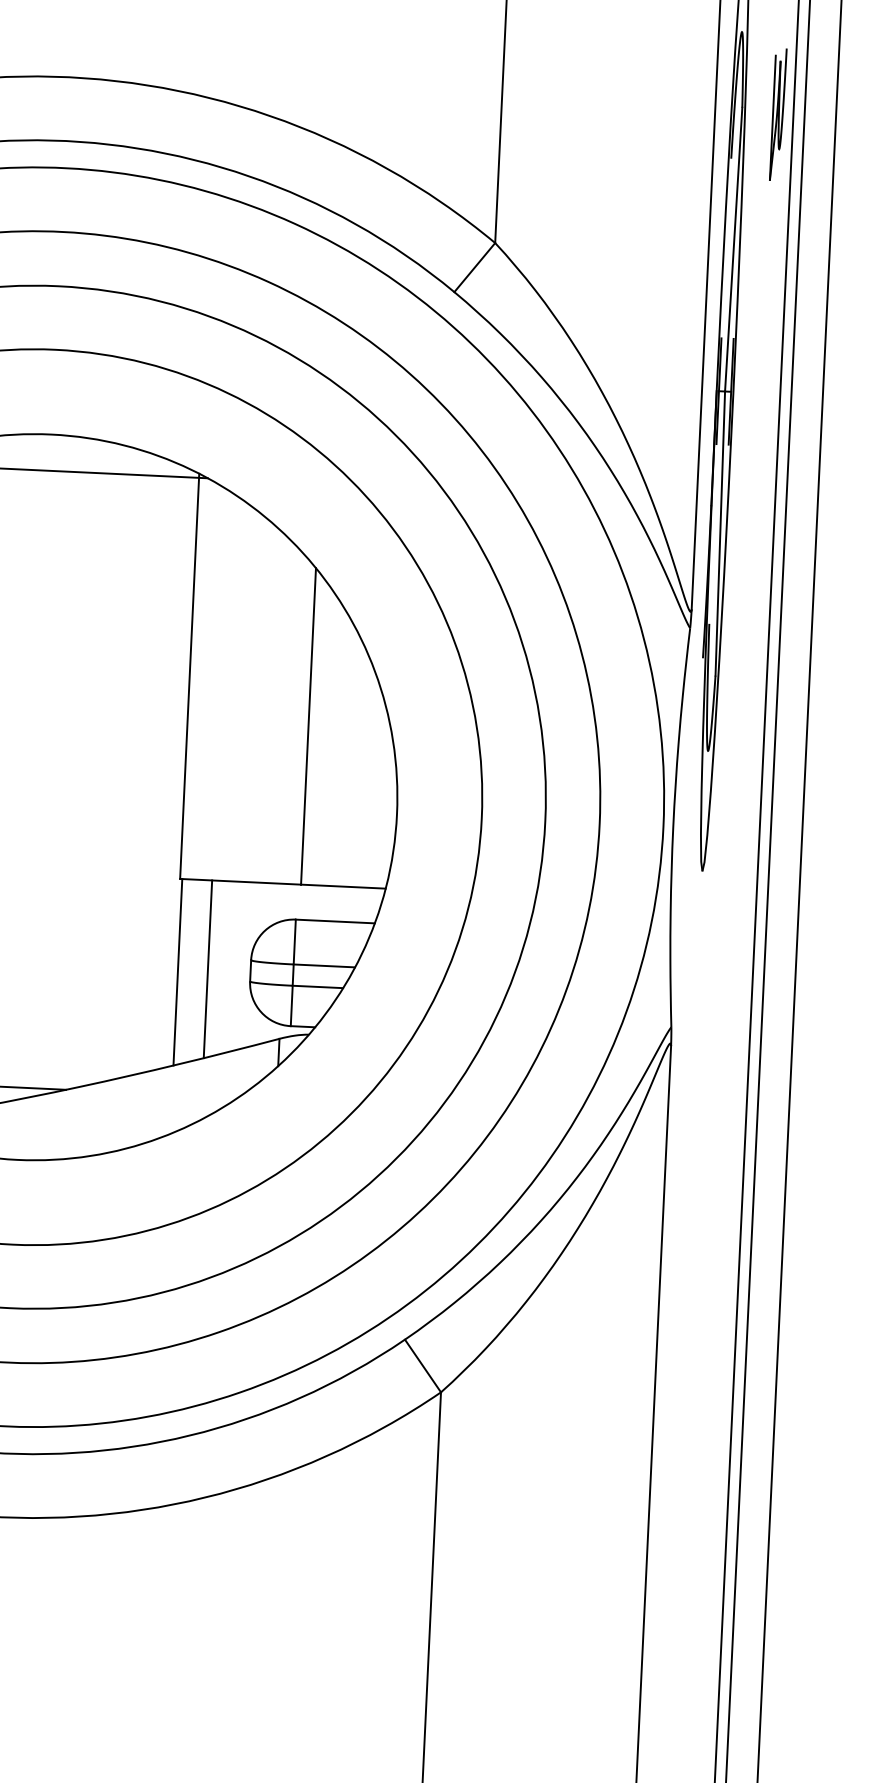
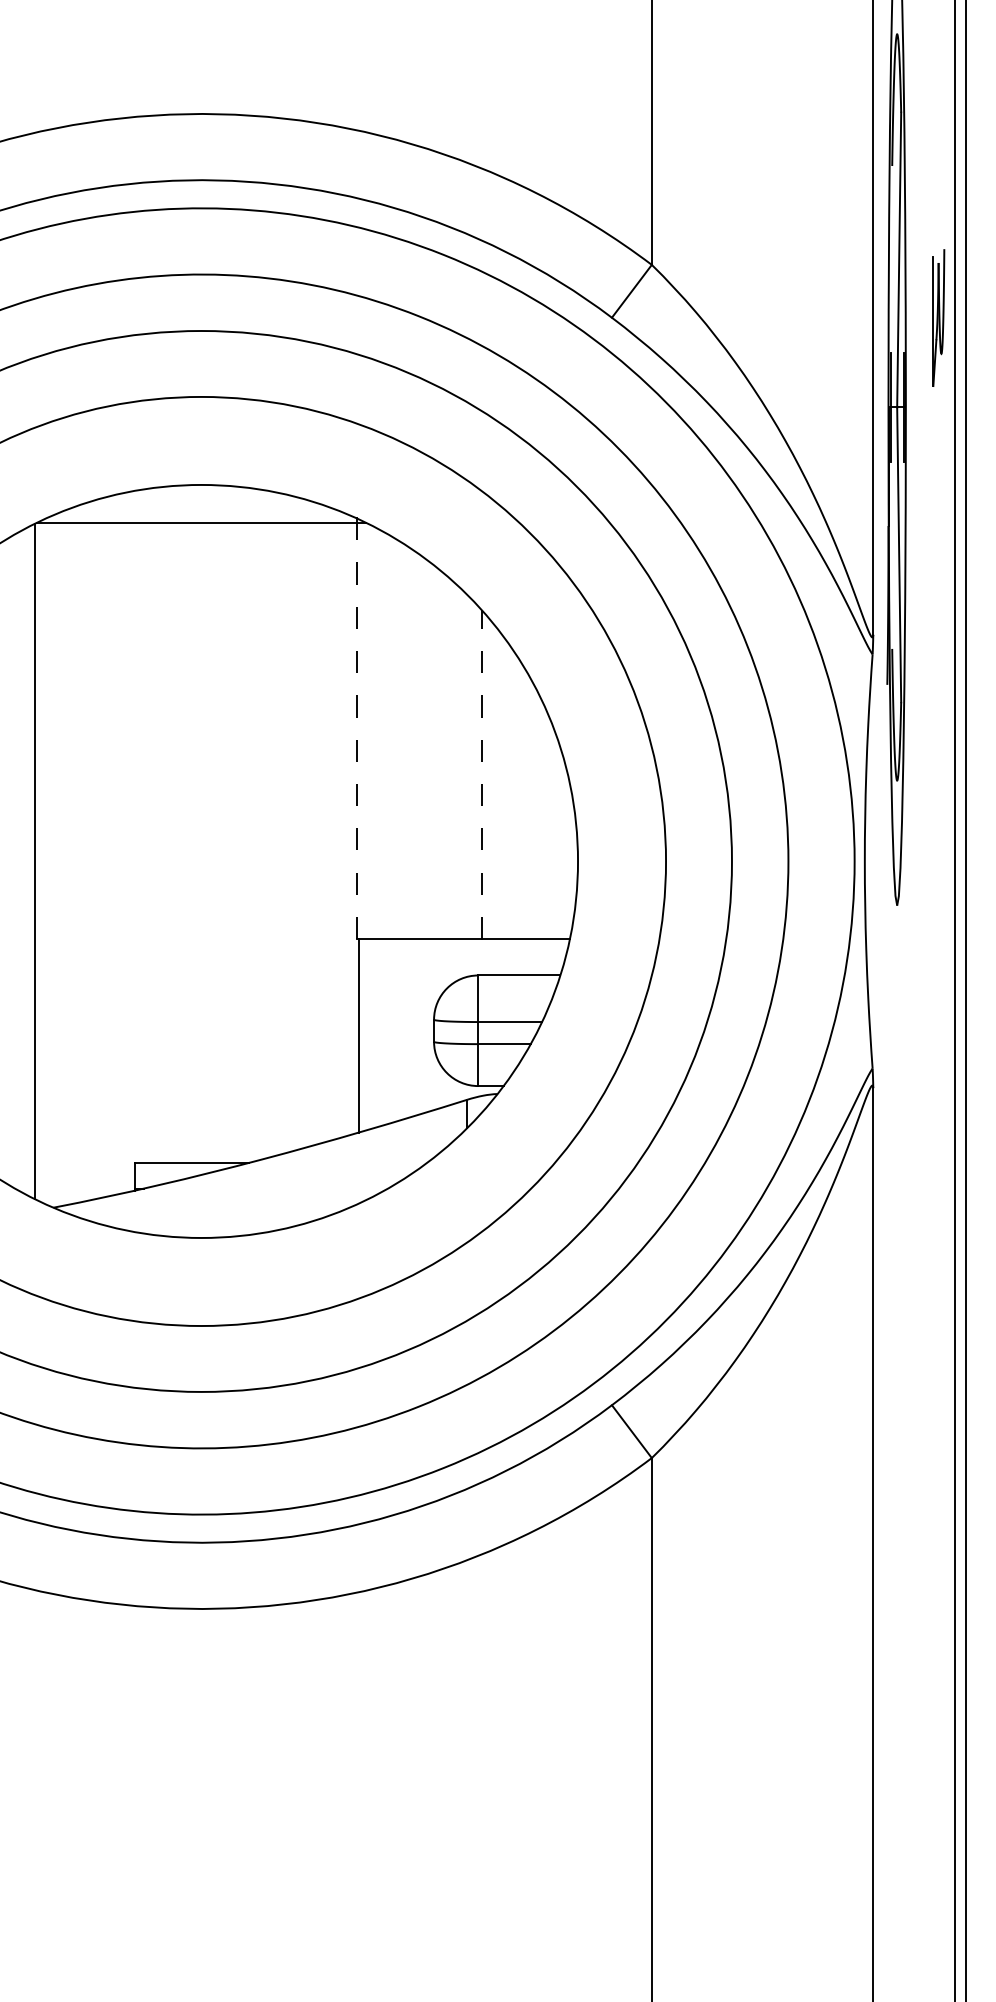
part: (778, 114) -> (938, 317), moved
line: (189, 678) -> (356, 730), solid -> dashed
line: (308, 726) -> (482, 774), solid -> dashed
line: (207, 969) -> (389, 1031), removed

